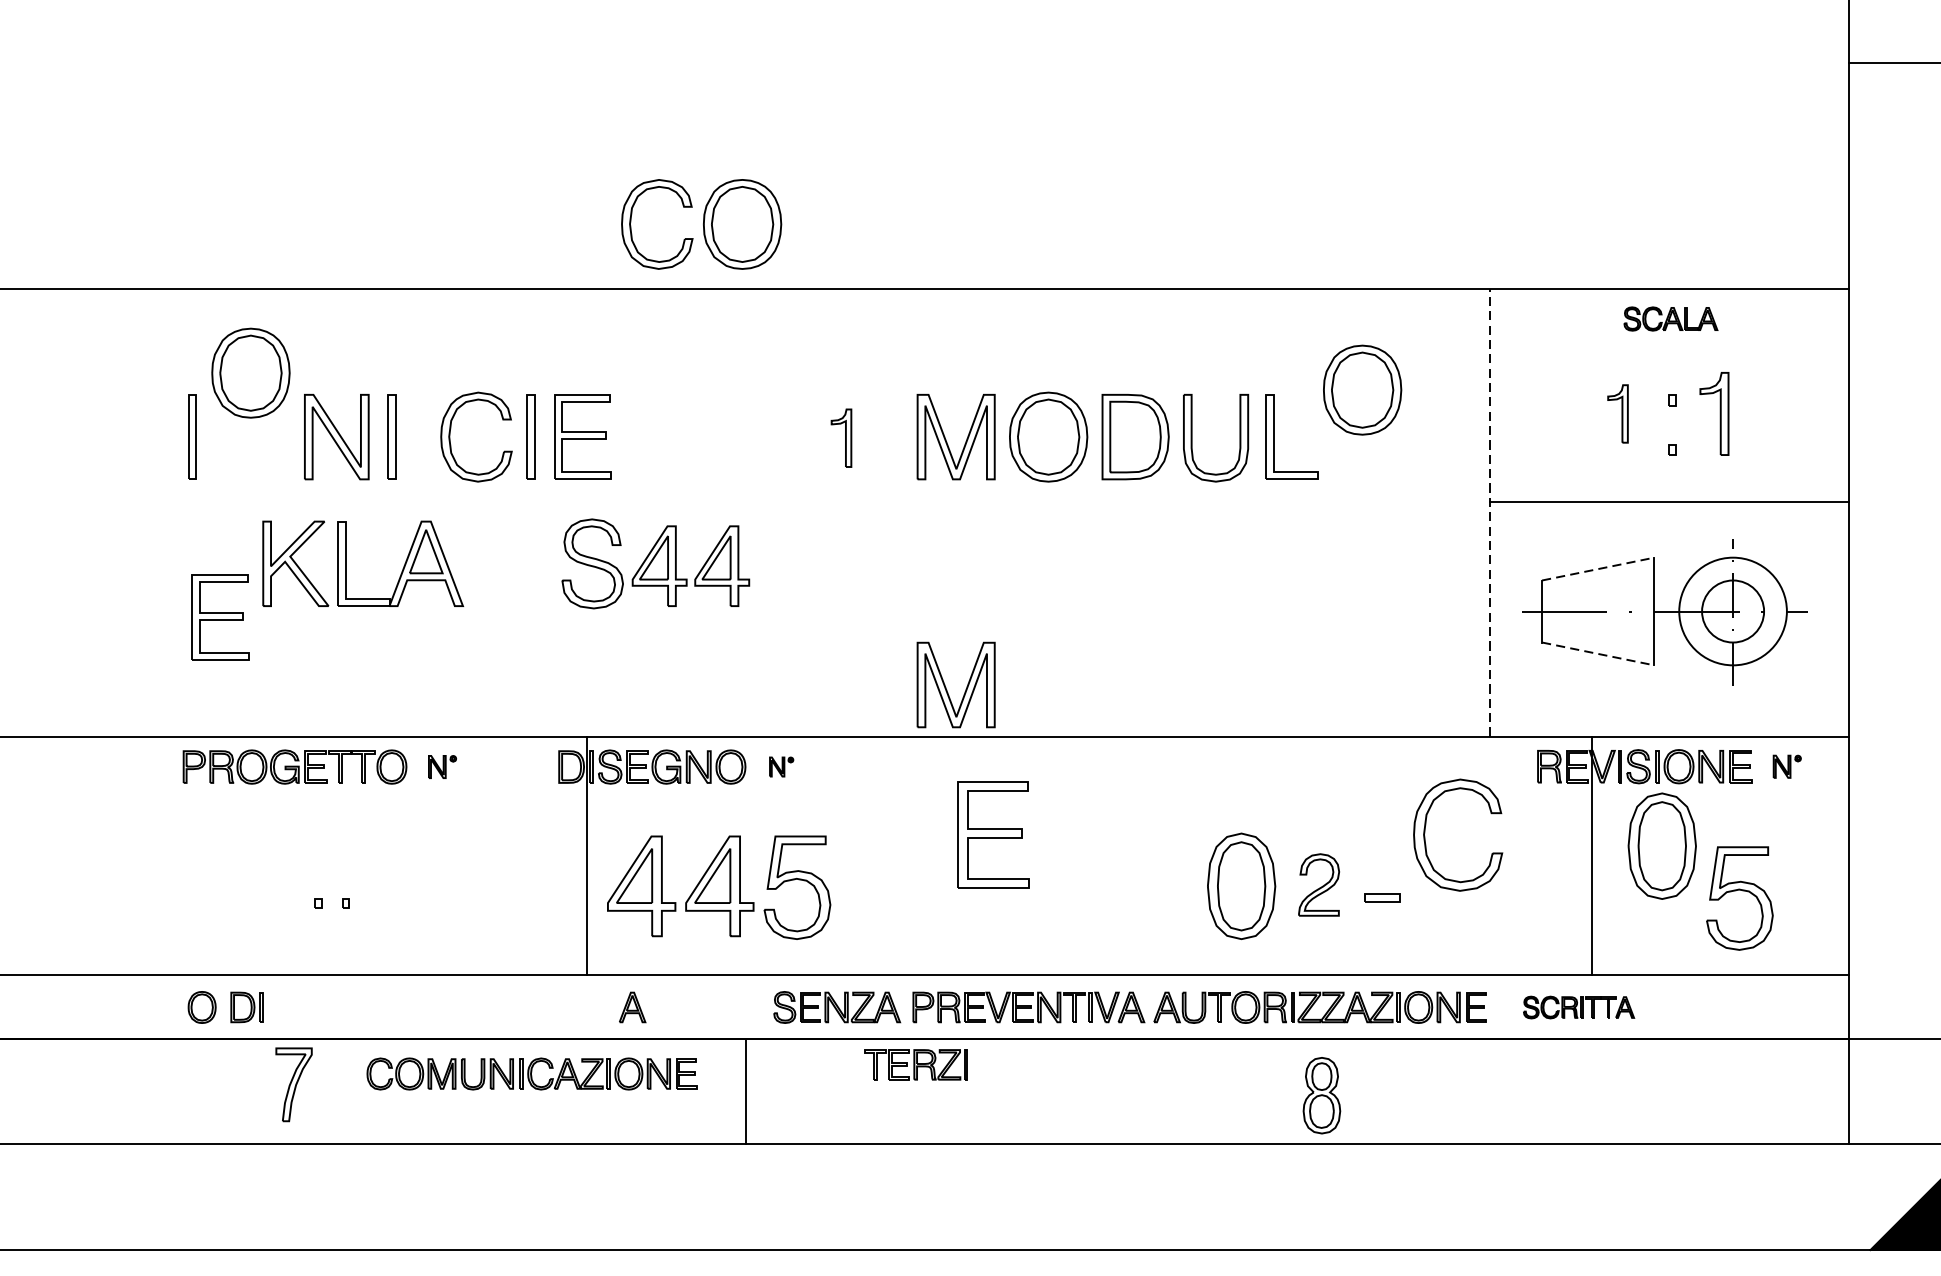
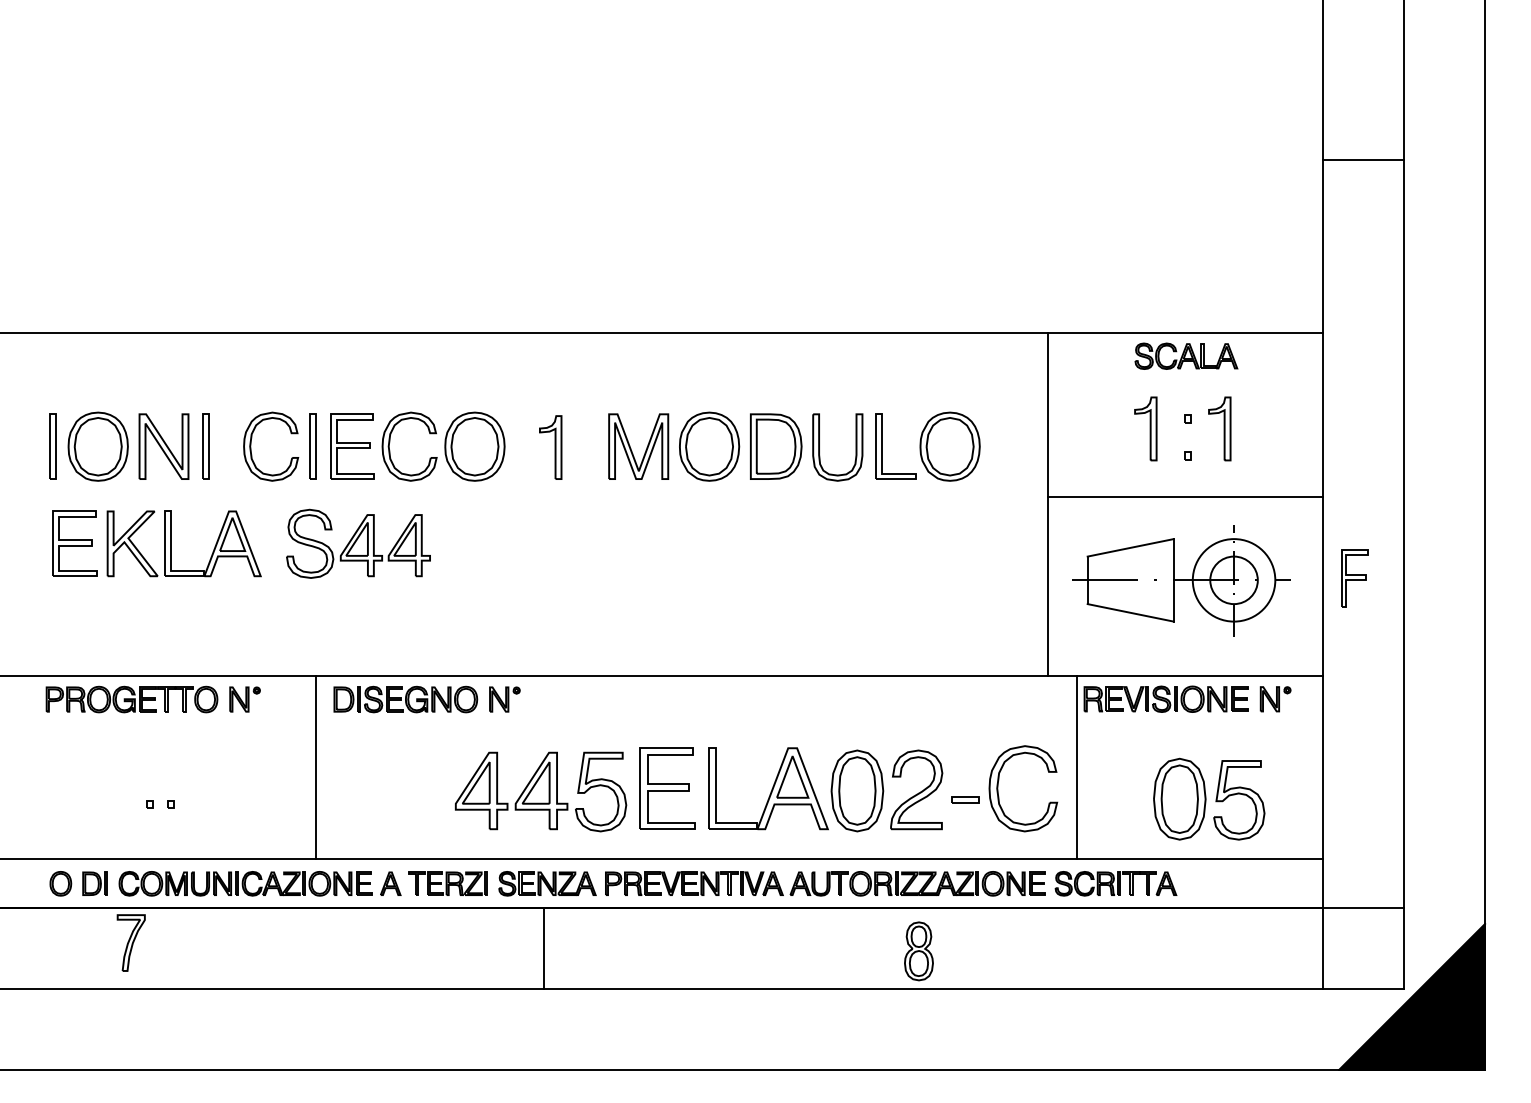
part: (701, 224) -> (443, 446), moved
part: (1671, 318) -> (1186, 355), size x1.43
part: (249, 372) -> (97, 446), moved
part: (1361, 389) -> (949, 446), moved
part: (1617, 413) -> (1145, 428), size x1.43
part: (841, 438) -> (550, 447), size x1.43
line: (1489, 512) -> (1047, 504), dashed -> solid
part: (655, 563) -> (358, 543), moved
line: (1597, 568) -> (1130, 547), dashed -> solid
part: (1890, 609) -> (1354, 578), added
part: (219, 616) -> (74, 543), moved
line: (1597, 653) -> (1130, 612), dashed -> solid
part: (946, 687) -> (631, 638), removed
part: (441, 766) -> (244, 699), size x1.43
part: (781, 766) -> (504, 699), size x1.67
part: (1787, 766) -> (1275, 699), size x1.43
part: (993, 834) -> (667, 788), moved
part: (1425, 834) -> (998, 788), moved
part: (1661, 845) -> (1179, 798), moved
line: (586, 855) -> (315, 767), moved
line: (1592, 855) -> (1077, 767), moved
part: (1125, 883) -> (768, 788), added
part: (1318, 884) -> (916, 789), size x1.67
part: (718, 887) -> (540, 791), moved
part: (1578, 1007) -> (1115, 883), size x1.43
part: (915, 1064) -> (447, 883), moved
part: (531, 1073) -> (245, 883), moved
line: (745, 1090) -> (543, 947), moved

